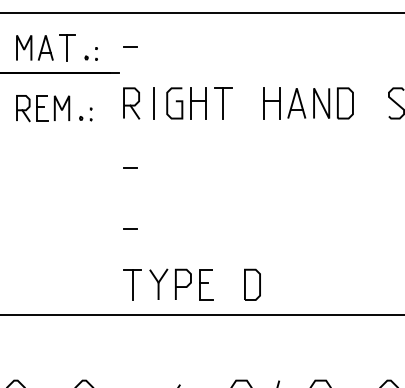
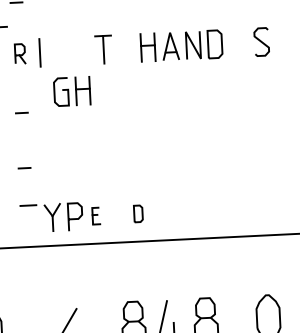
part: (131, 103) -> (19, 53), size x0.7
part: (186, 103) -> (72, 91), moved
line: (132, 284) -> (28, 219), removed
part: (206, 284) -> (96, 215), size x0.6
part: (252, 284) -> (138, 213), size x0.6

